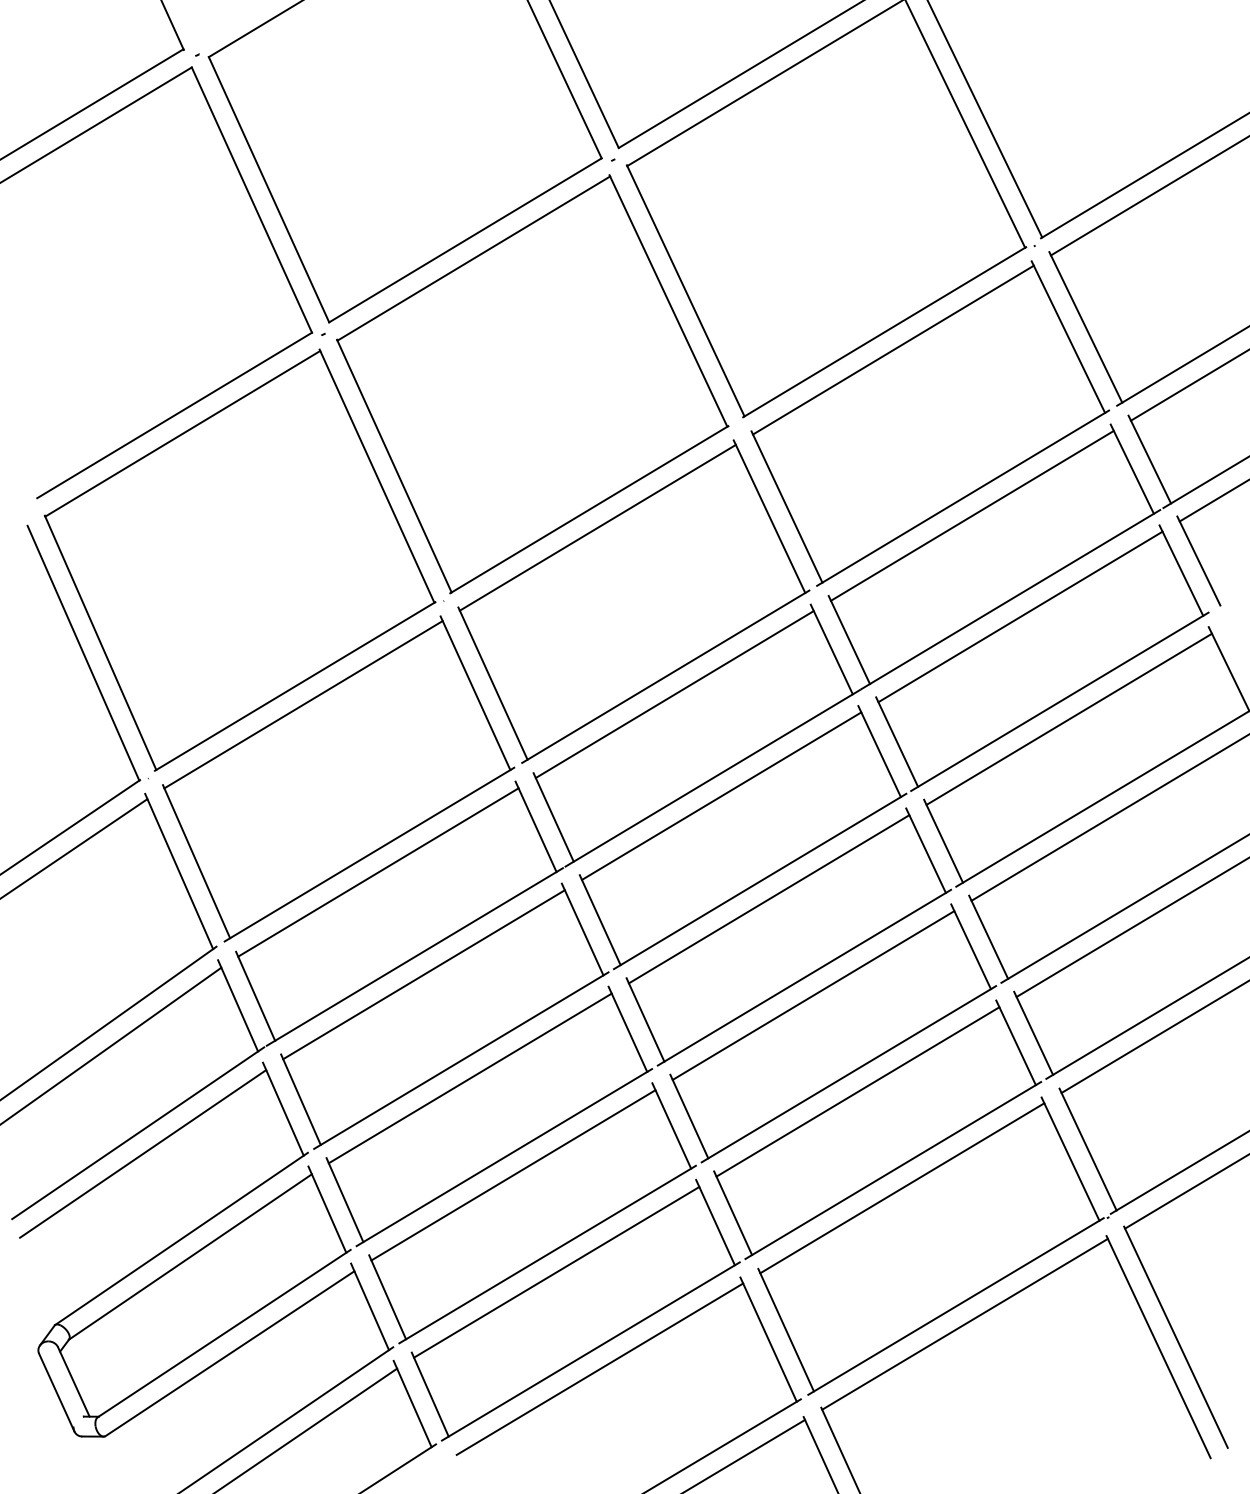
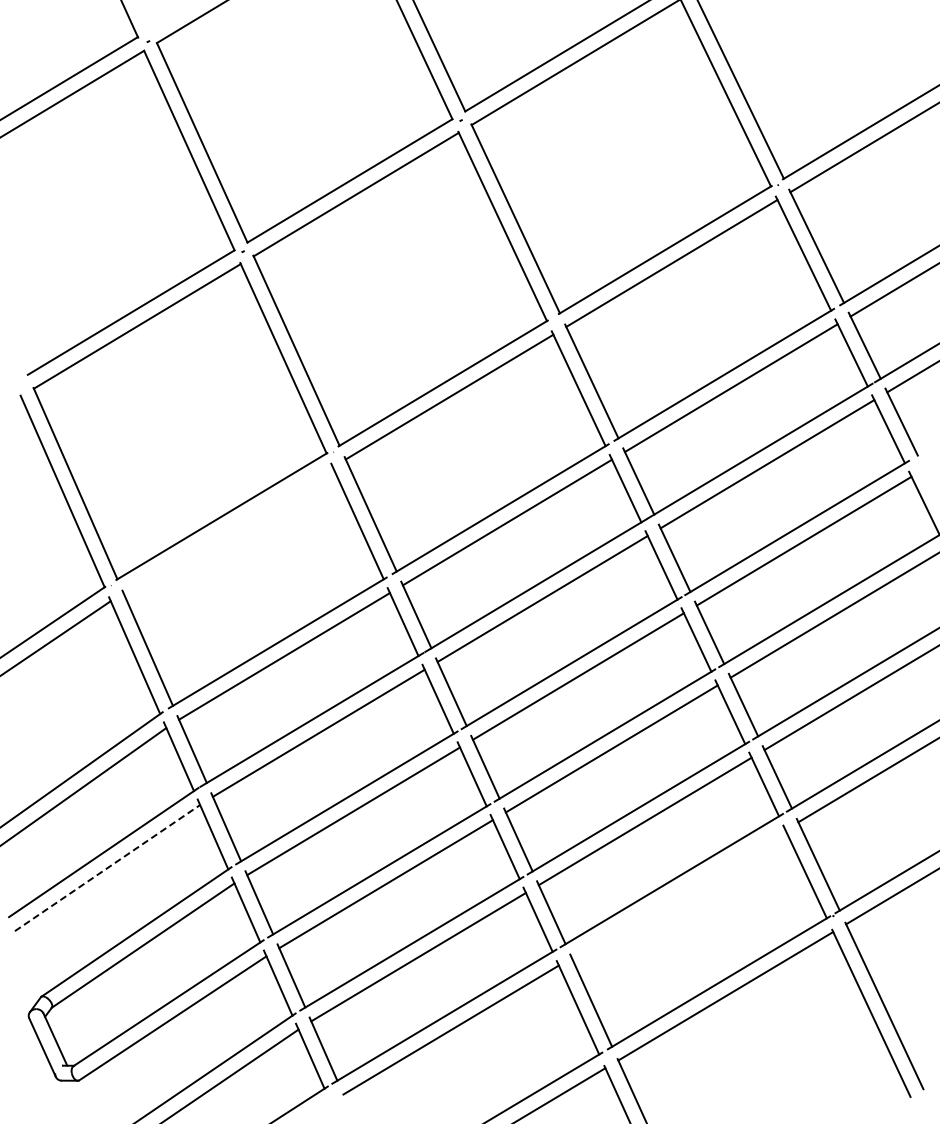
line: (302, 705) -> (227, 530), removed
line: (143, 1153) -> (107, 867), solid -> dashed
line: (902, 1187) -> (678, 893), removed

